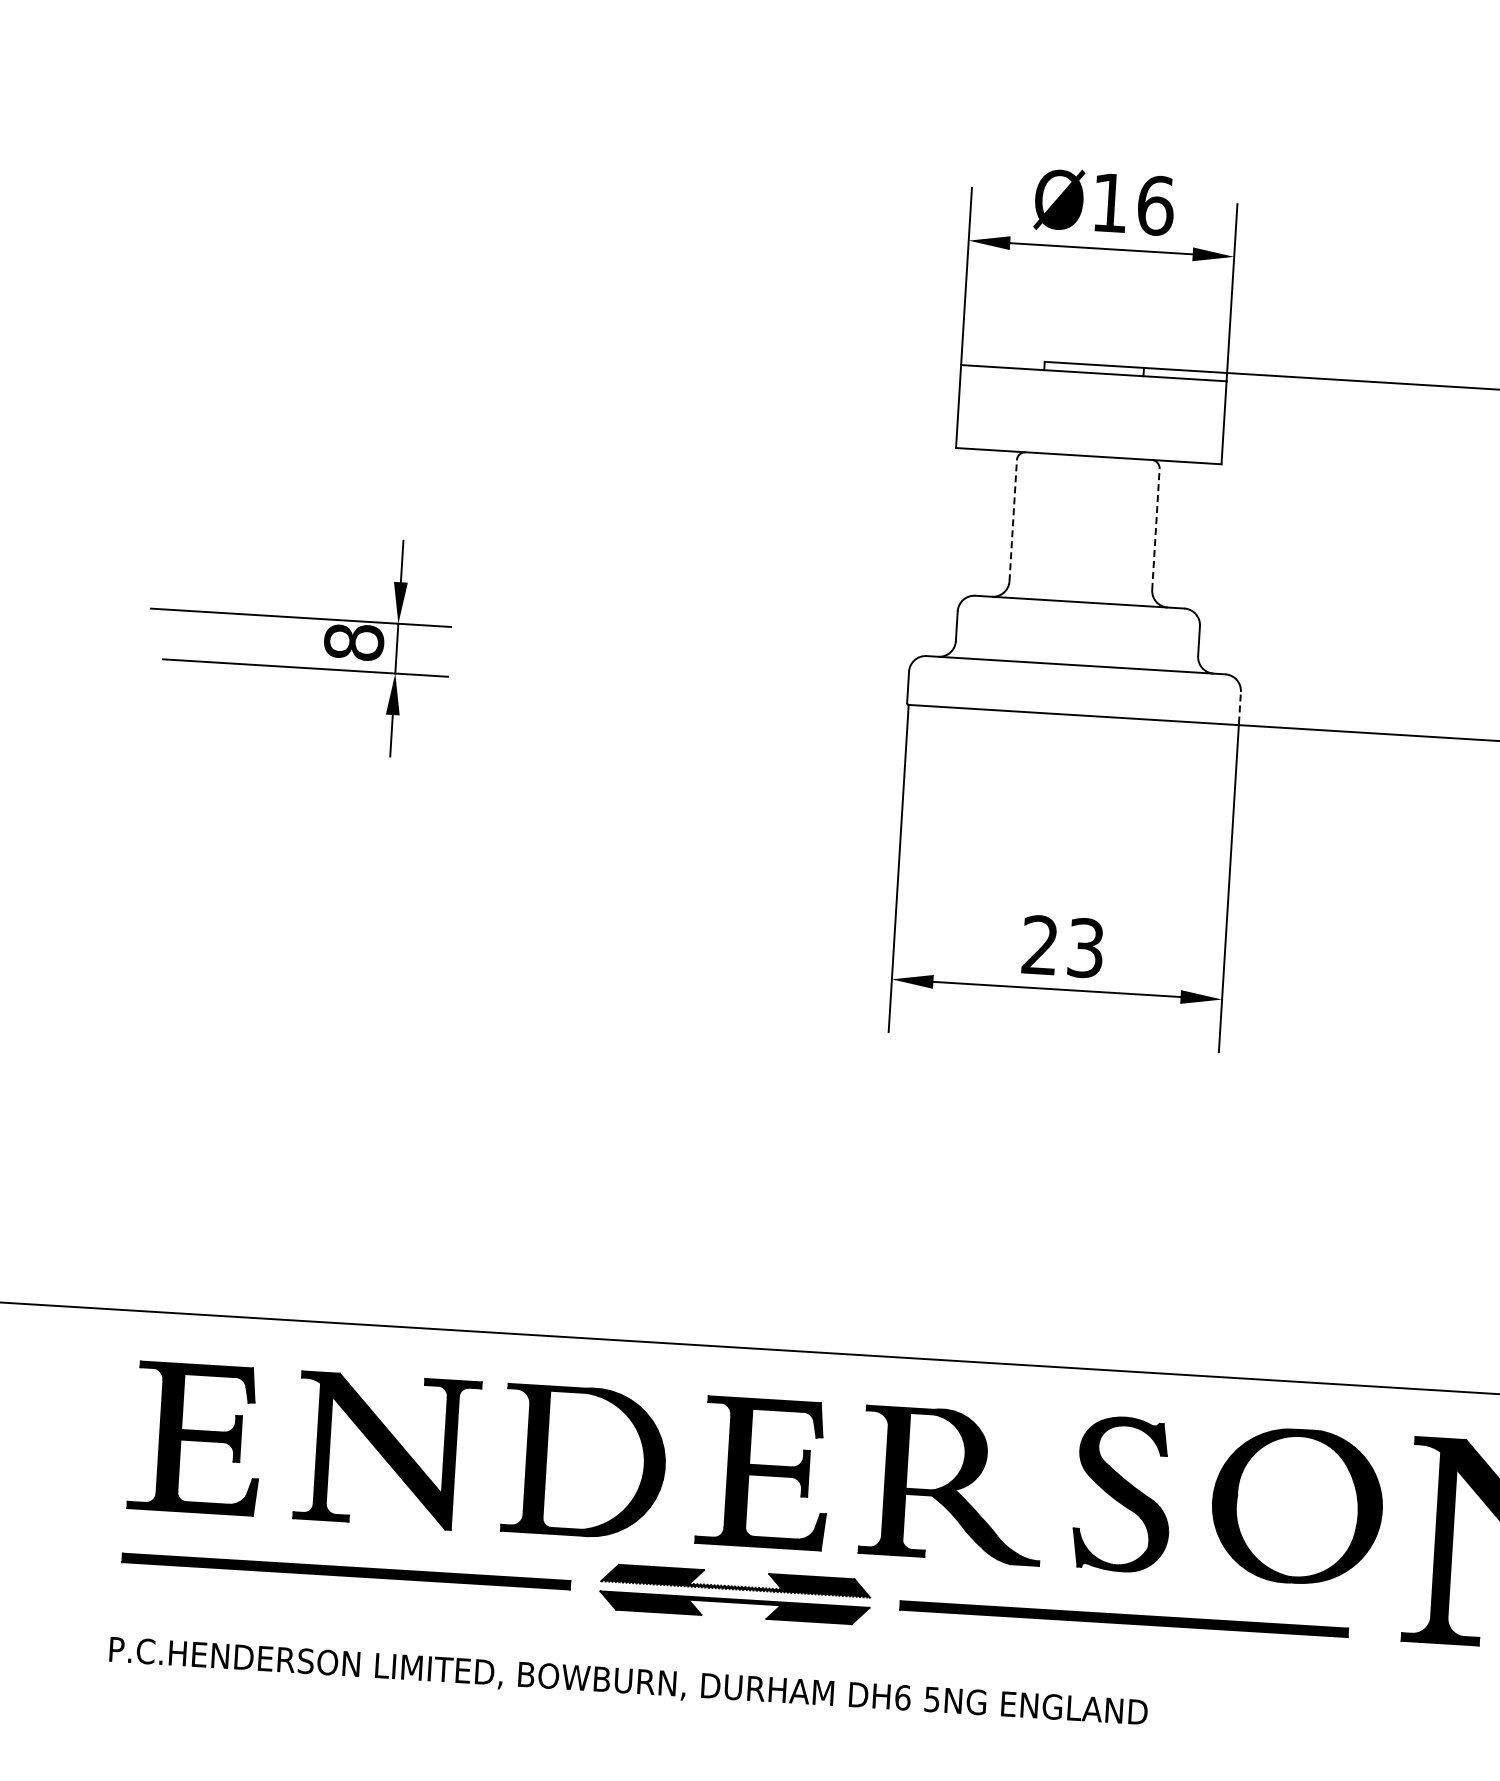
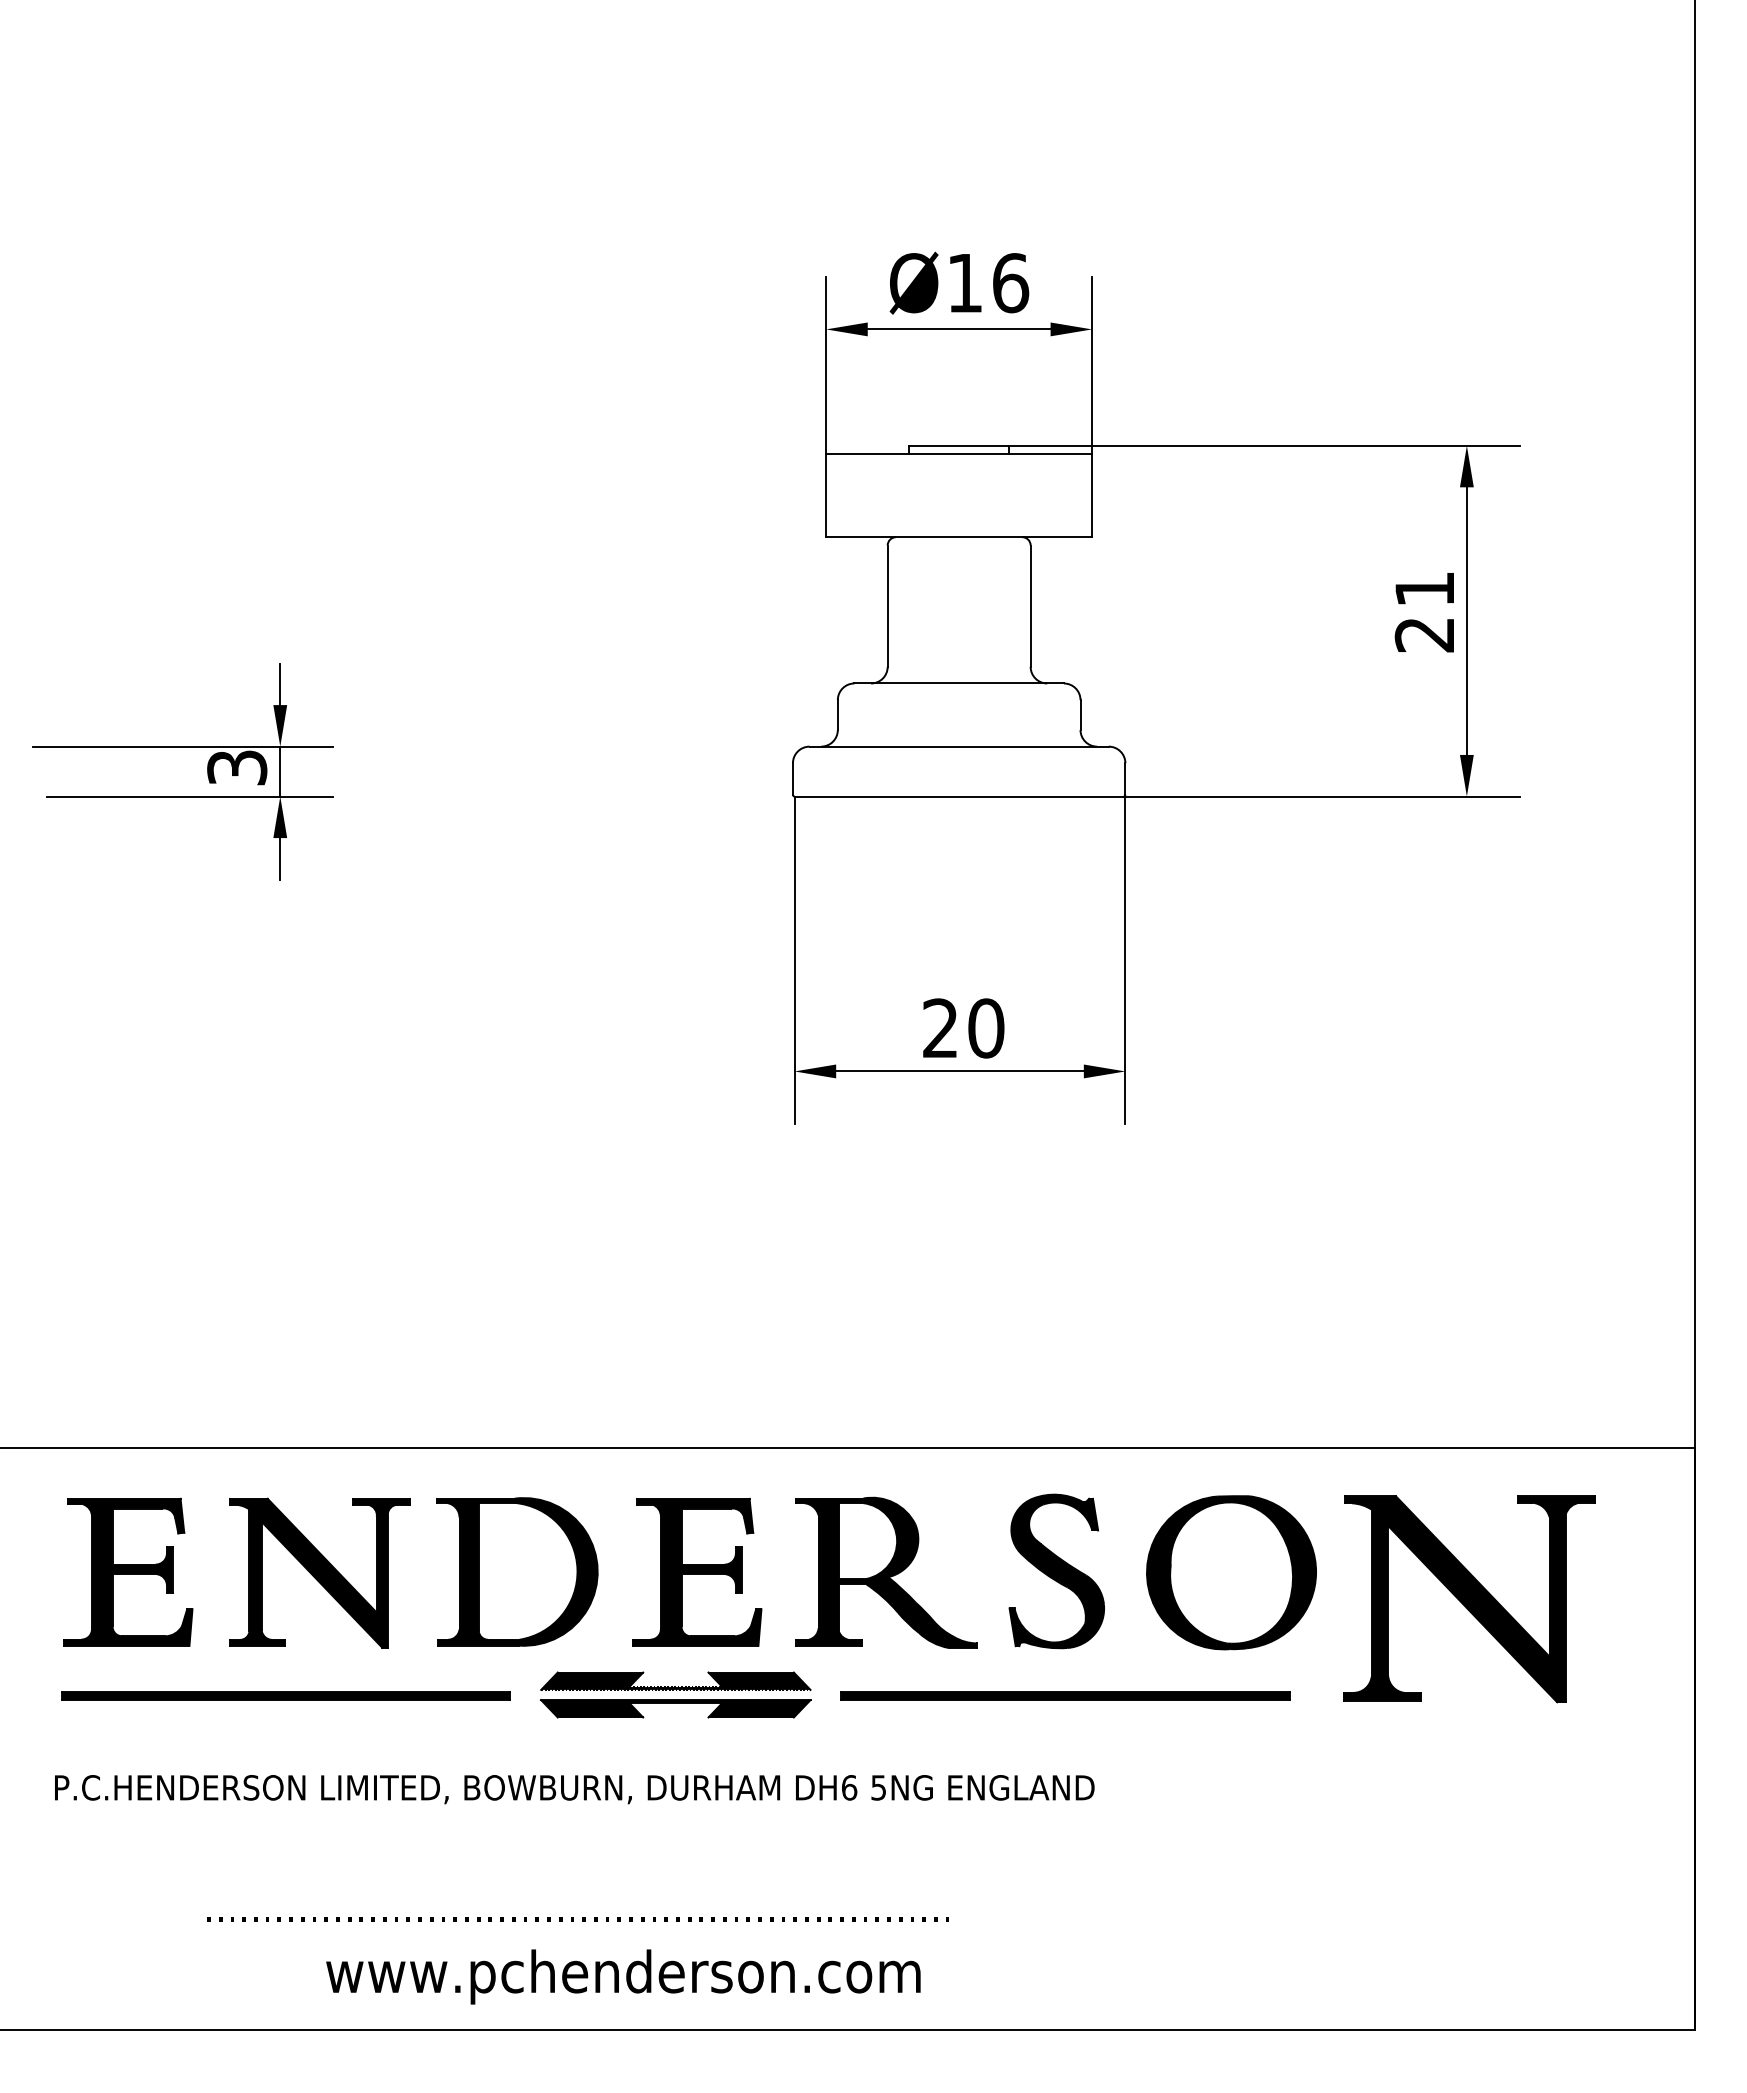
line: (1013, 520) -> (887, 606), dashed -> solid
line: (1155, 529) -> (1030, 606), dashed -> solid
text: (354, 641) -> (237, 767), 8 -> 3
line: (1240, 708) -> (1125, 779), dashed -> solid
text: (1086, 948) -> (986, 1028), 23 -> 20

